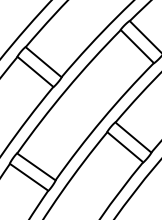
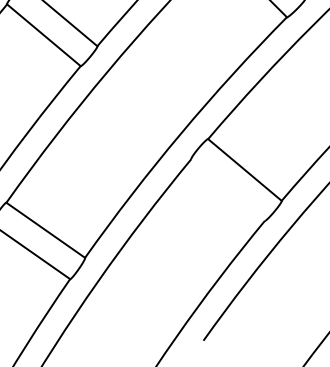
line: (125, 147) -> (228, 190), removed

